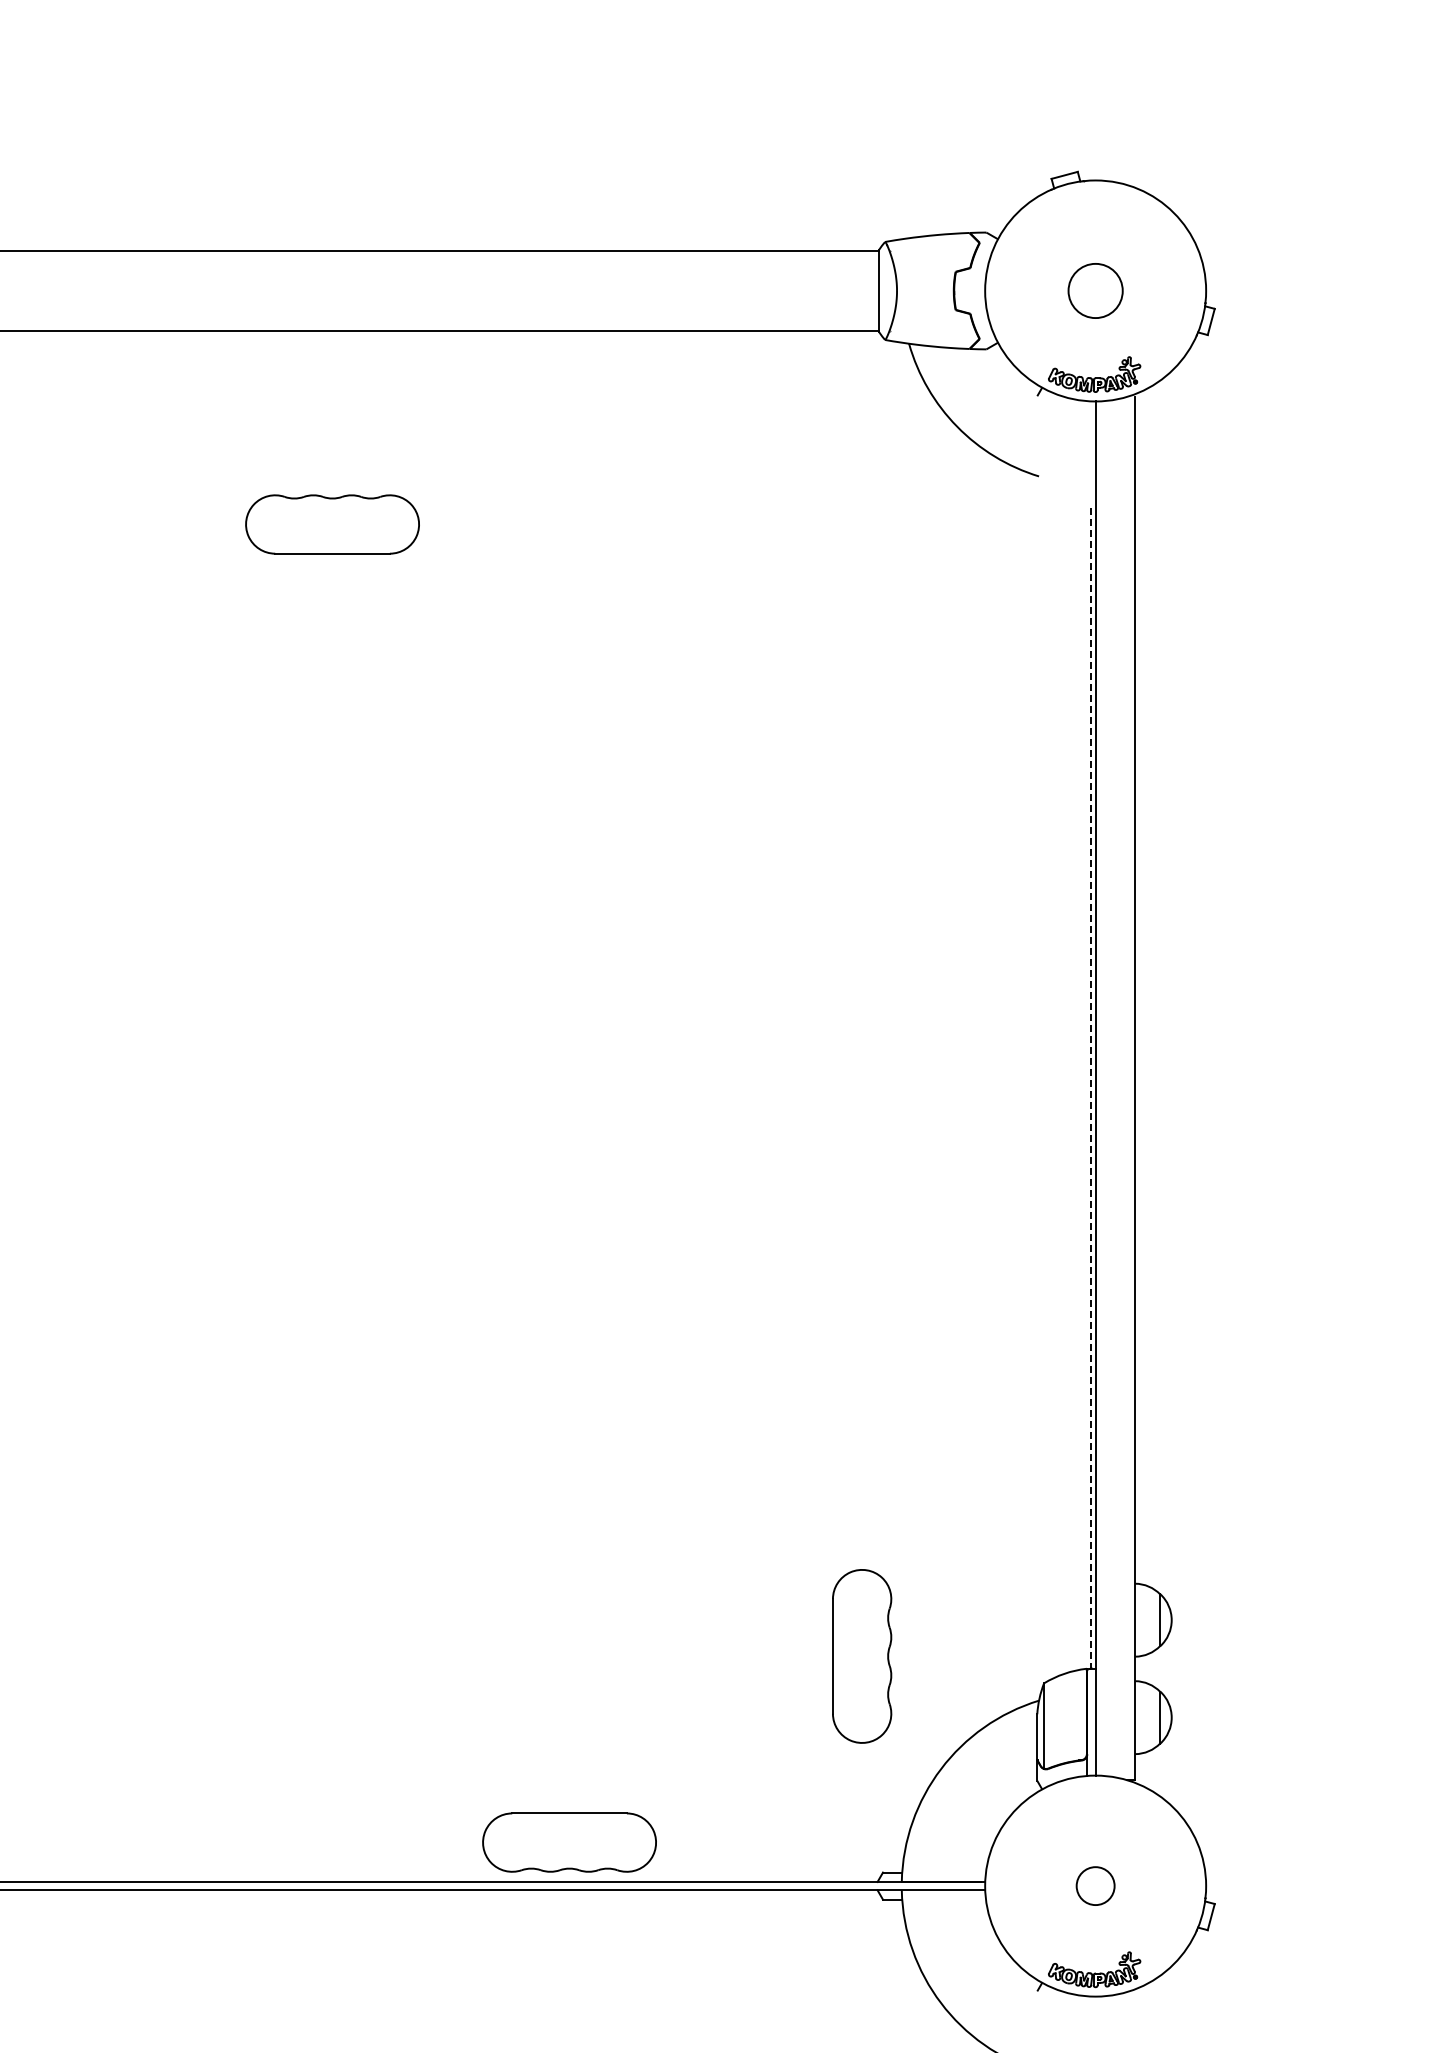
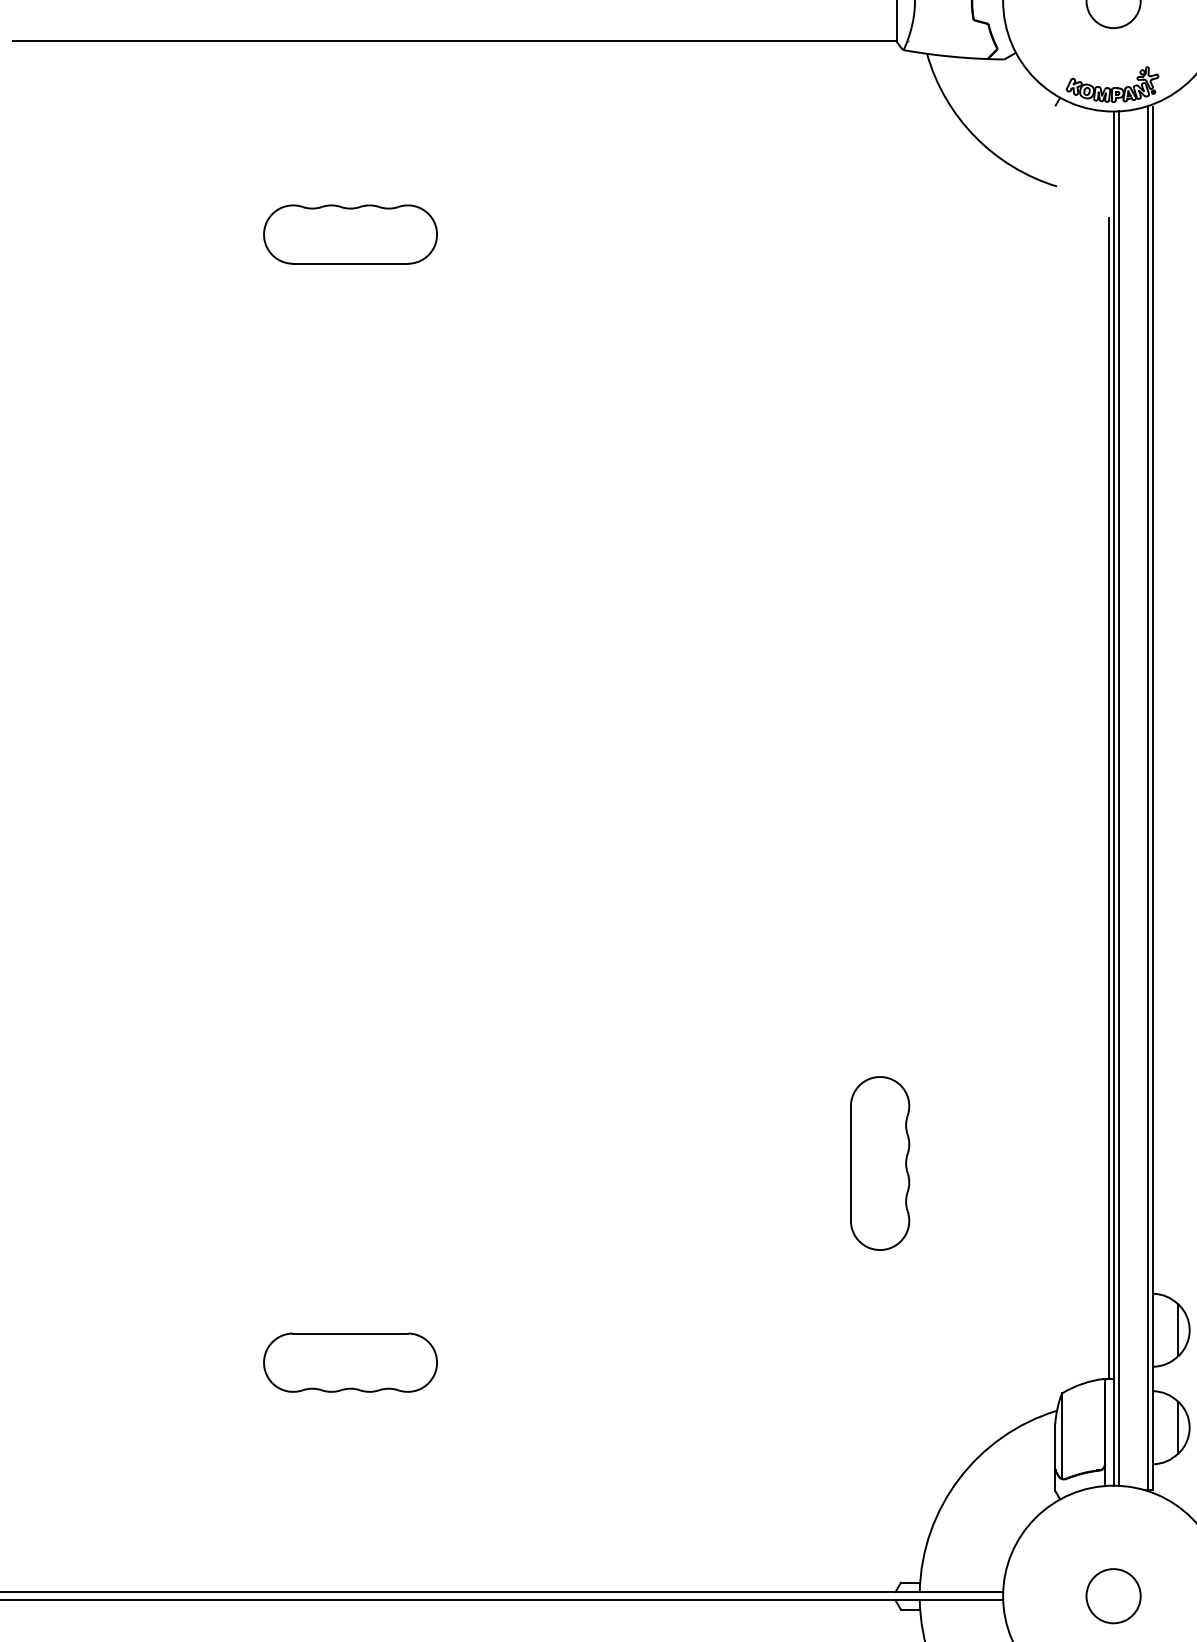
line: (1100, 1088) -> (1118, 798), added
line: (1130, 1088) -> (1148, 798), added
line: (1091, 1089) -> (1109, 799), dashed -> solid
part: (862, 1656) -> (880, 1163), moved
part: (569, 1842) -> (350, 1362), moved
circle: (1095, 1886) -> (1113, 1596), size x1.43

